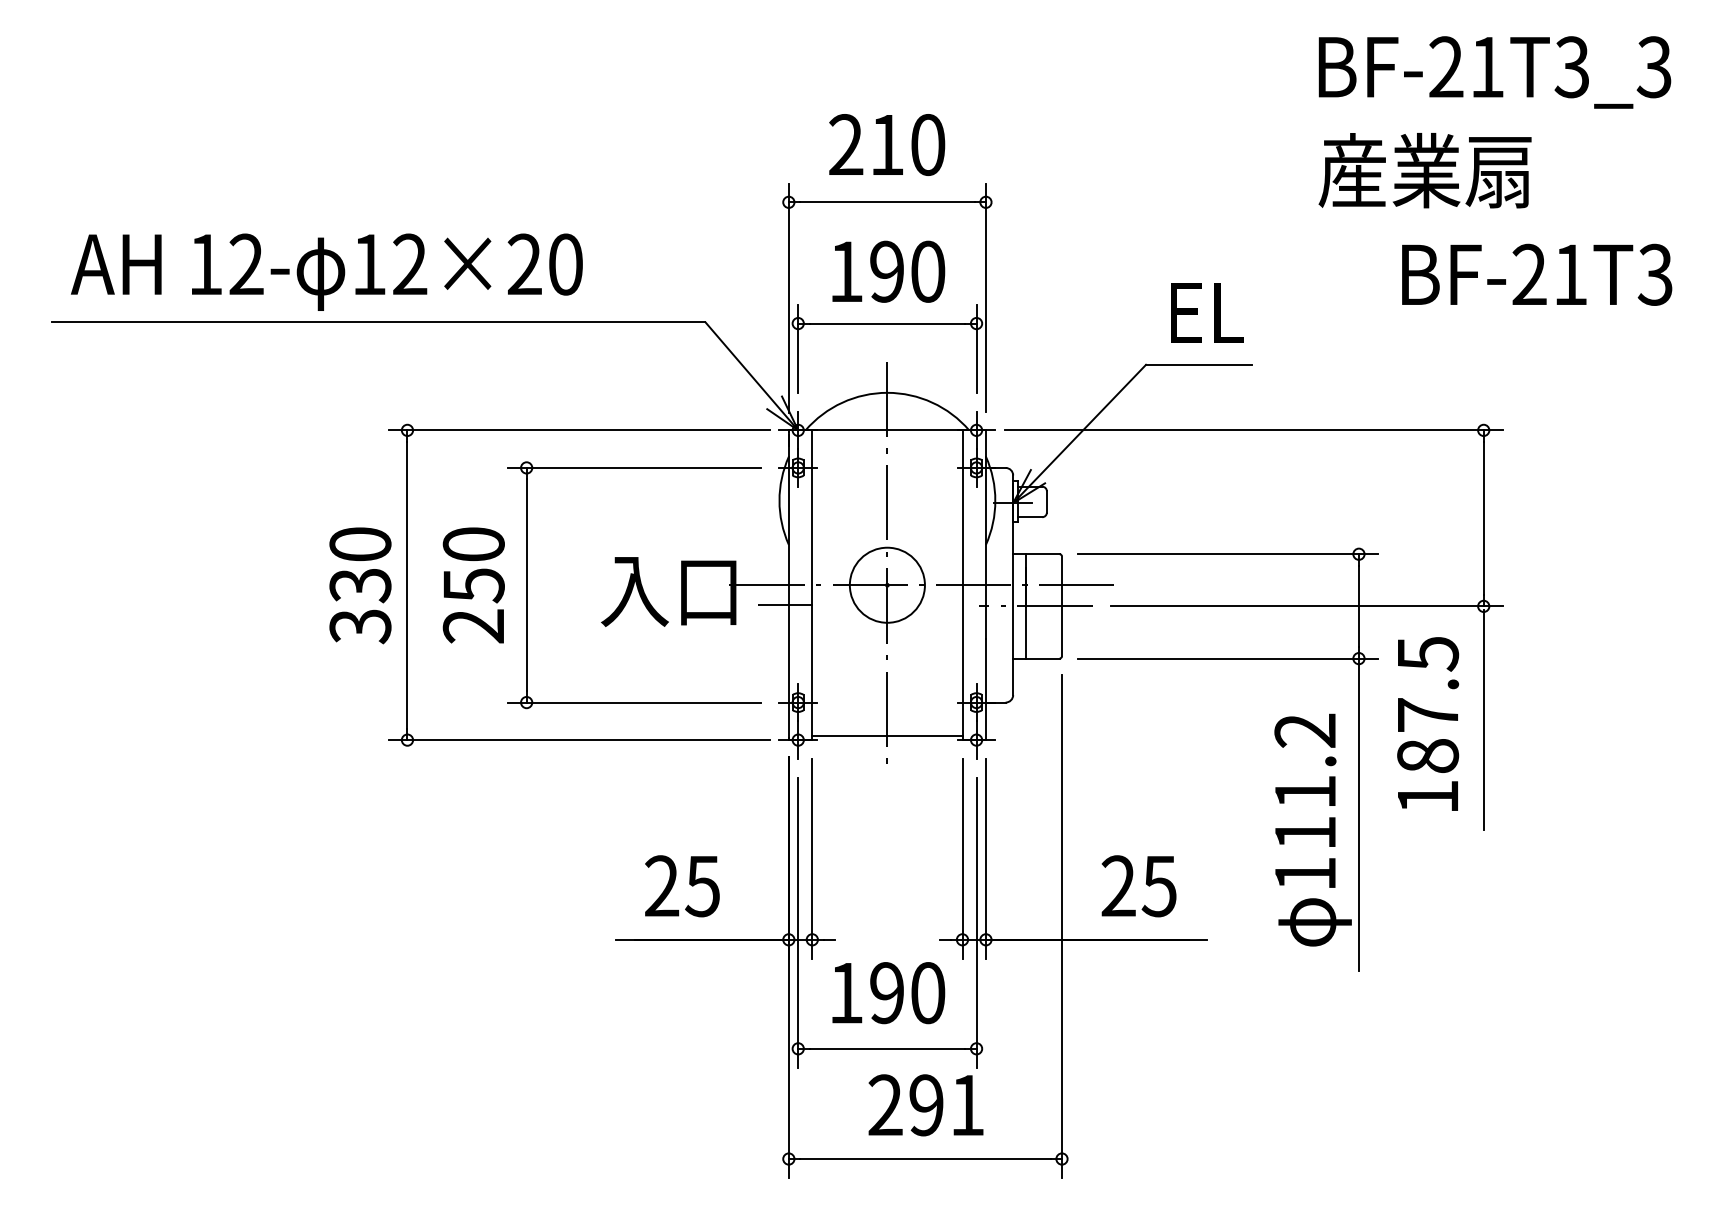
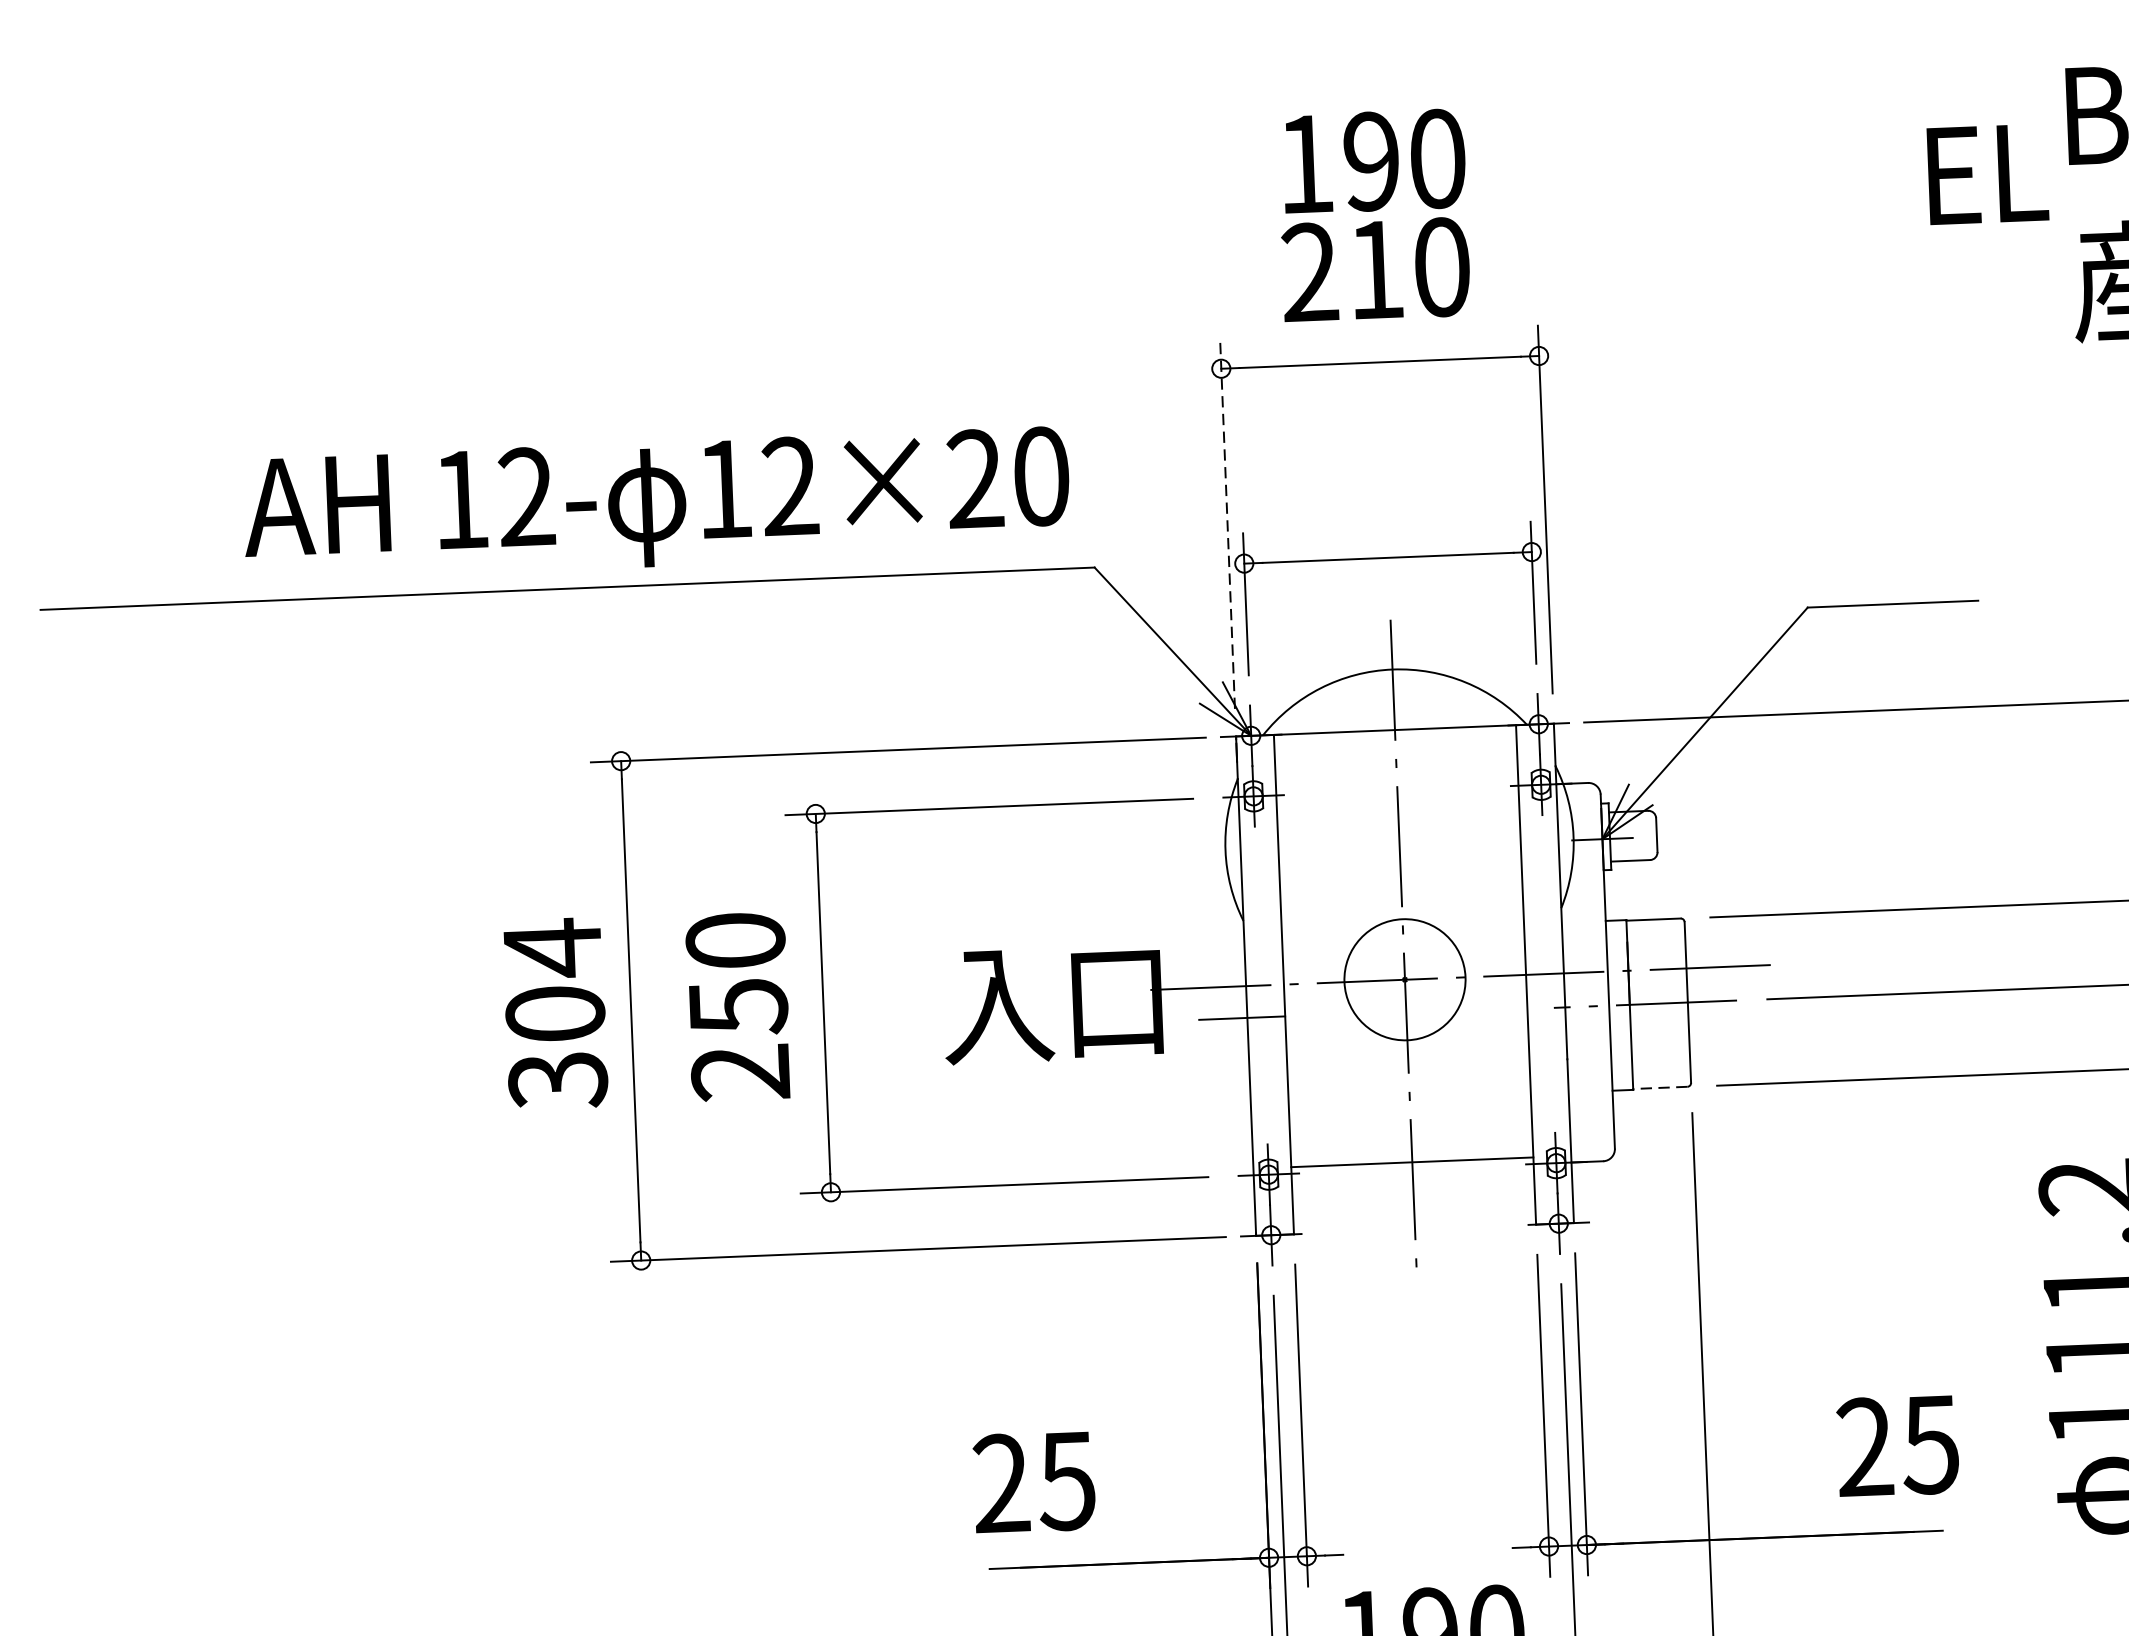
text: (326, 271) -> (656, 503), moved
text: (888, 271) -> (1373, 161), moved
line: (788, 298) -> (1226, 523), solid -> dashed
text: (1207, 312) -> (1988, 173), moved
text: (360, 564) -> (554, 980), 330 -> 304
line: (1042, 658) -> (1659, 1087), solid -> dashed
line: (887, 736) -> (1412, 1162), moved
text: (682, 886) -> (1034, 1482), moved
text: (1138, 886) -> (1897, 1446), moved

